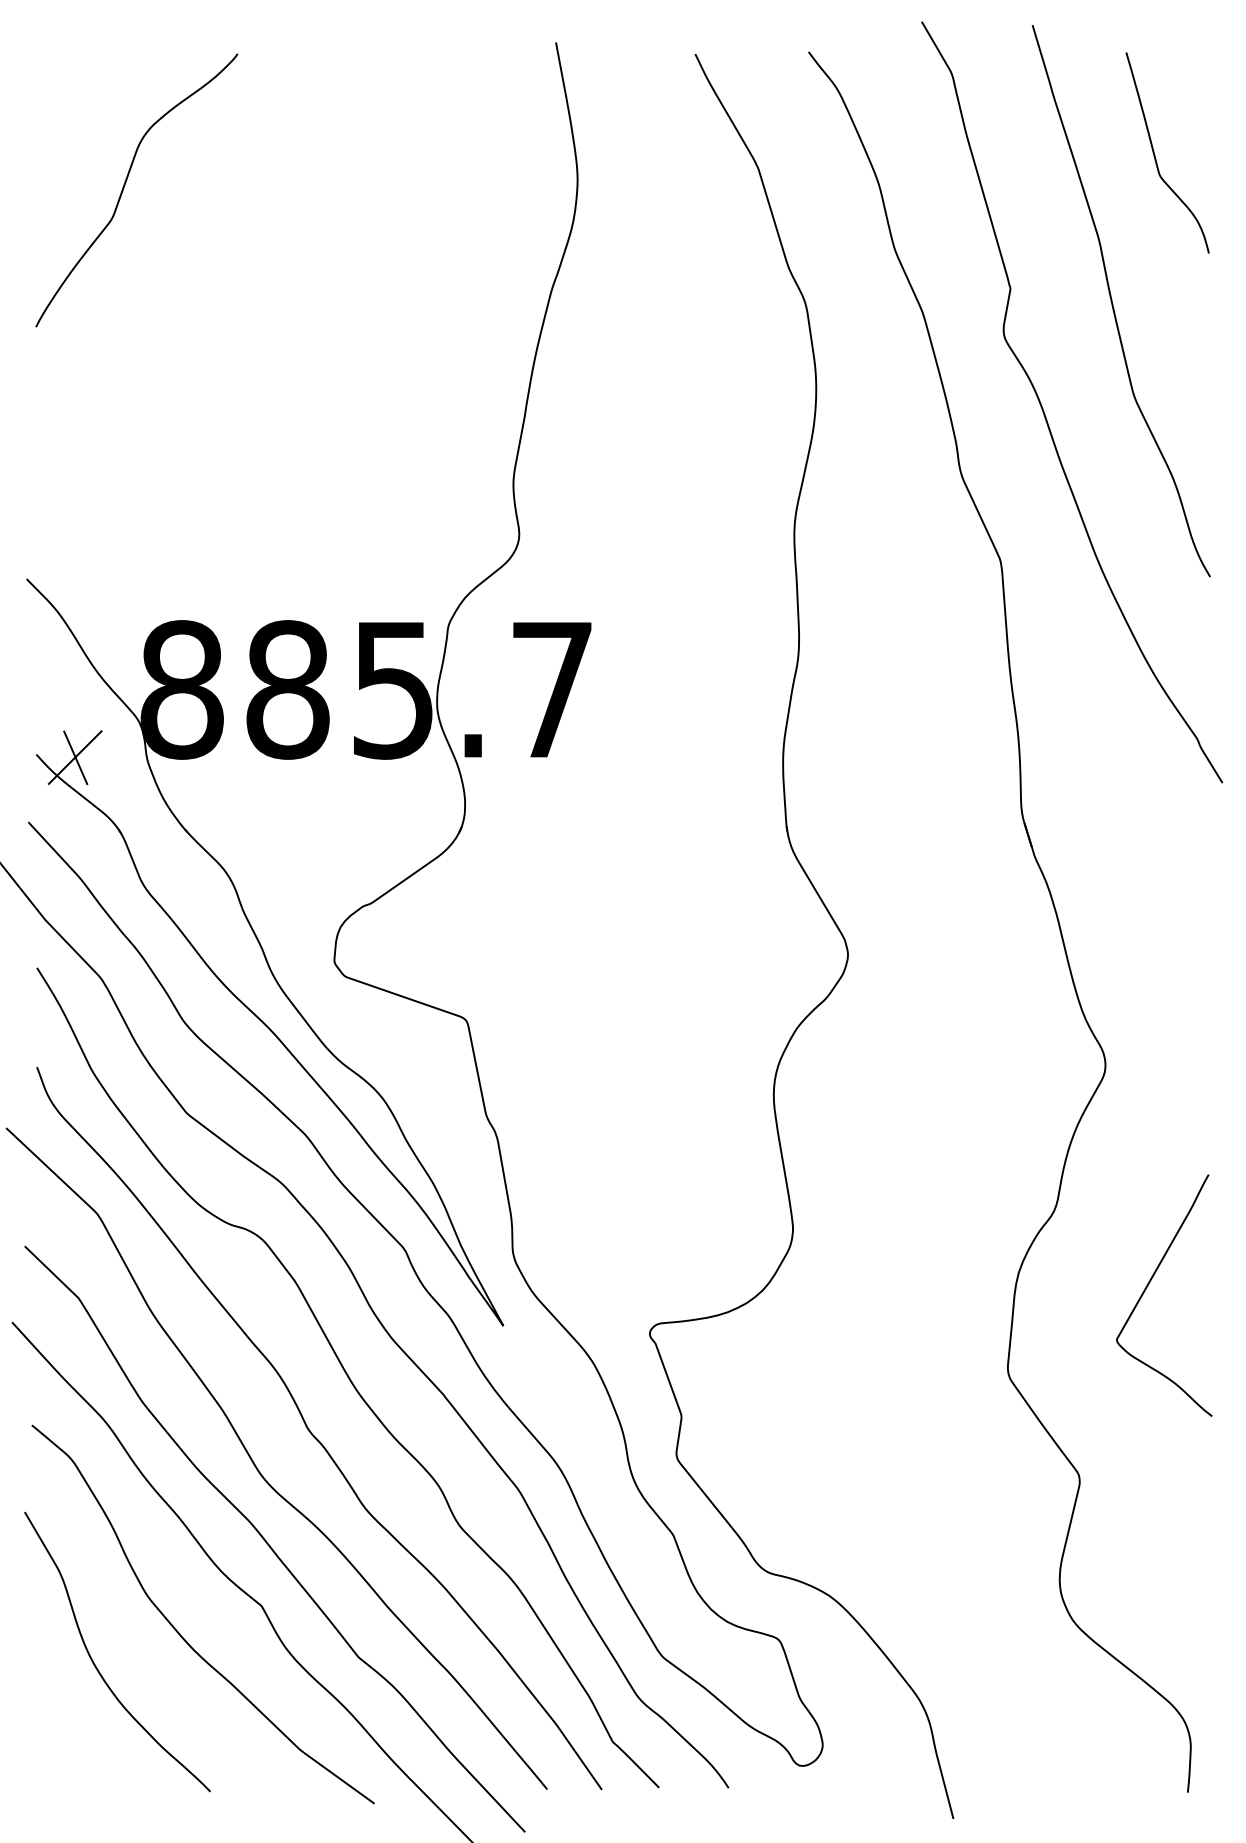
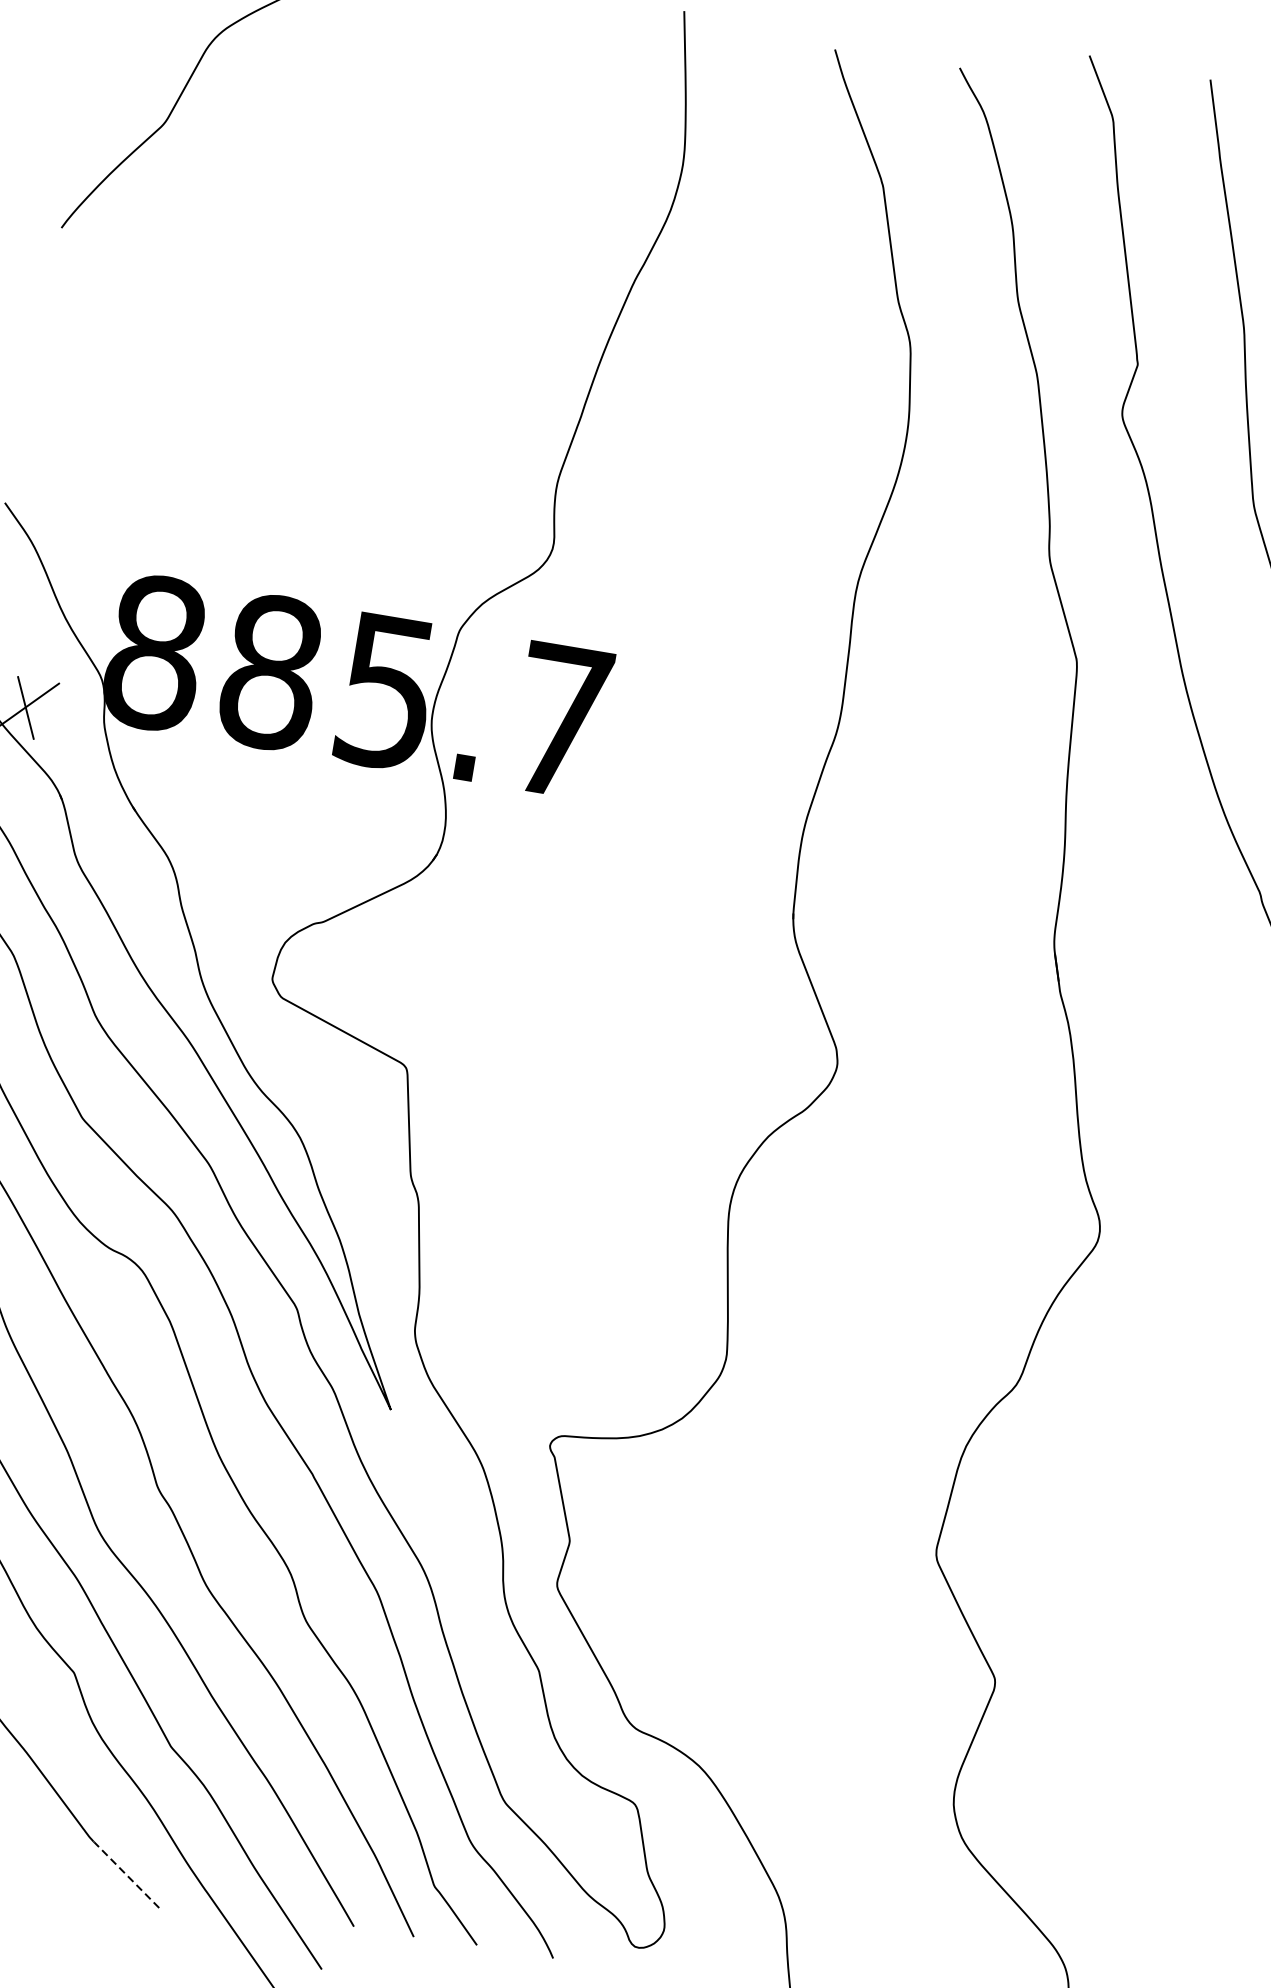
curve: (1149, 1284) -> (1107, 1483), removed
line: (338, 1777) -> (127, 1875), solid -> dashed

